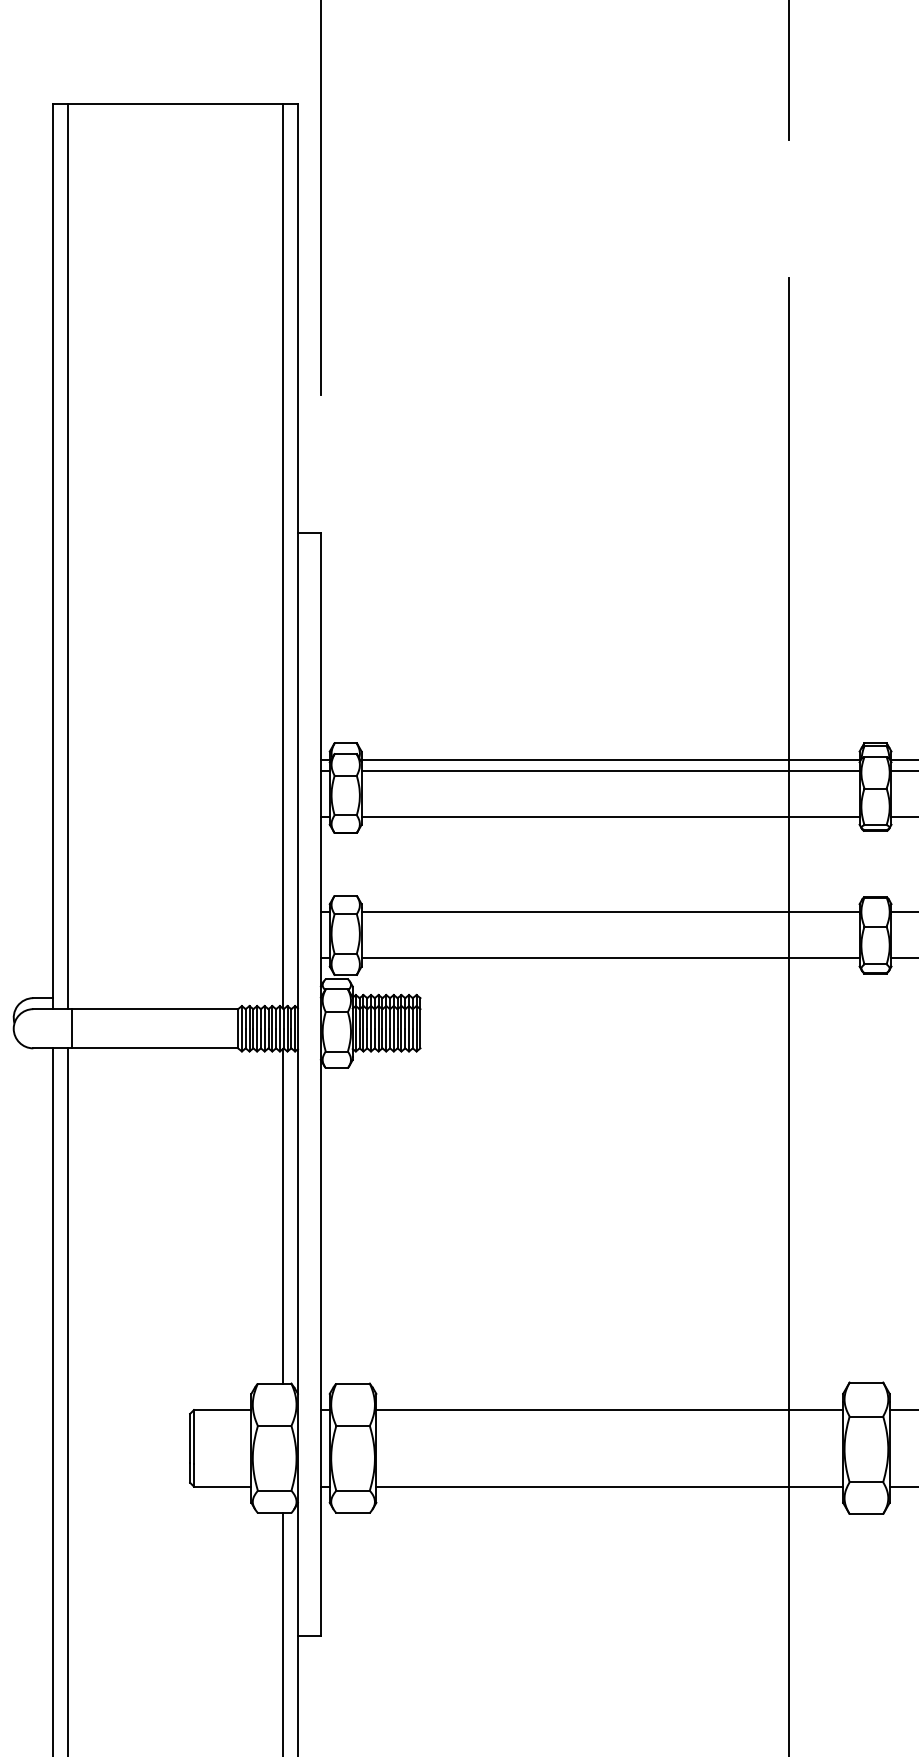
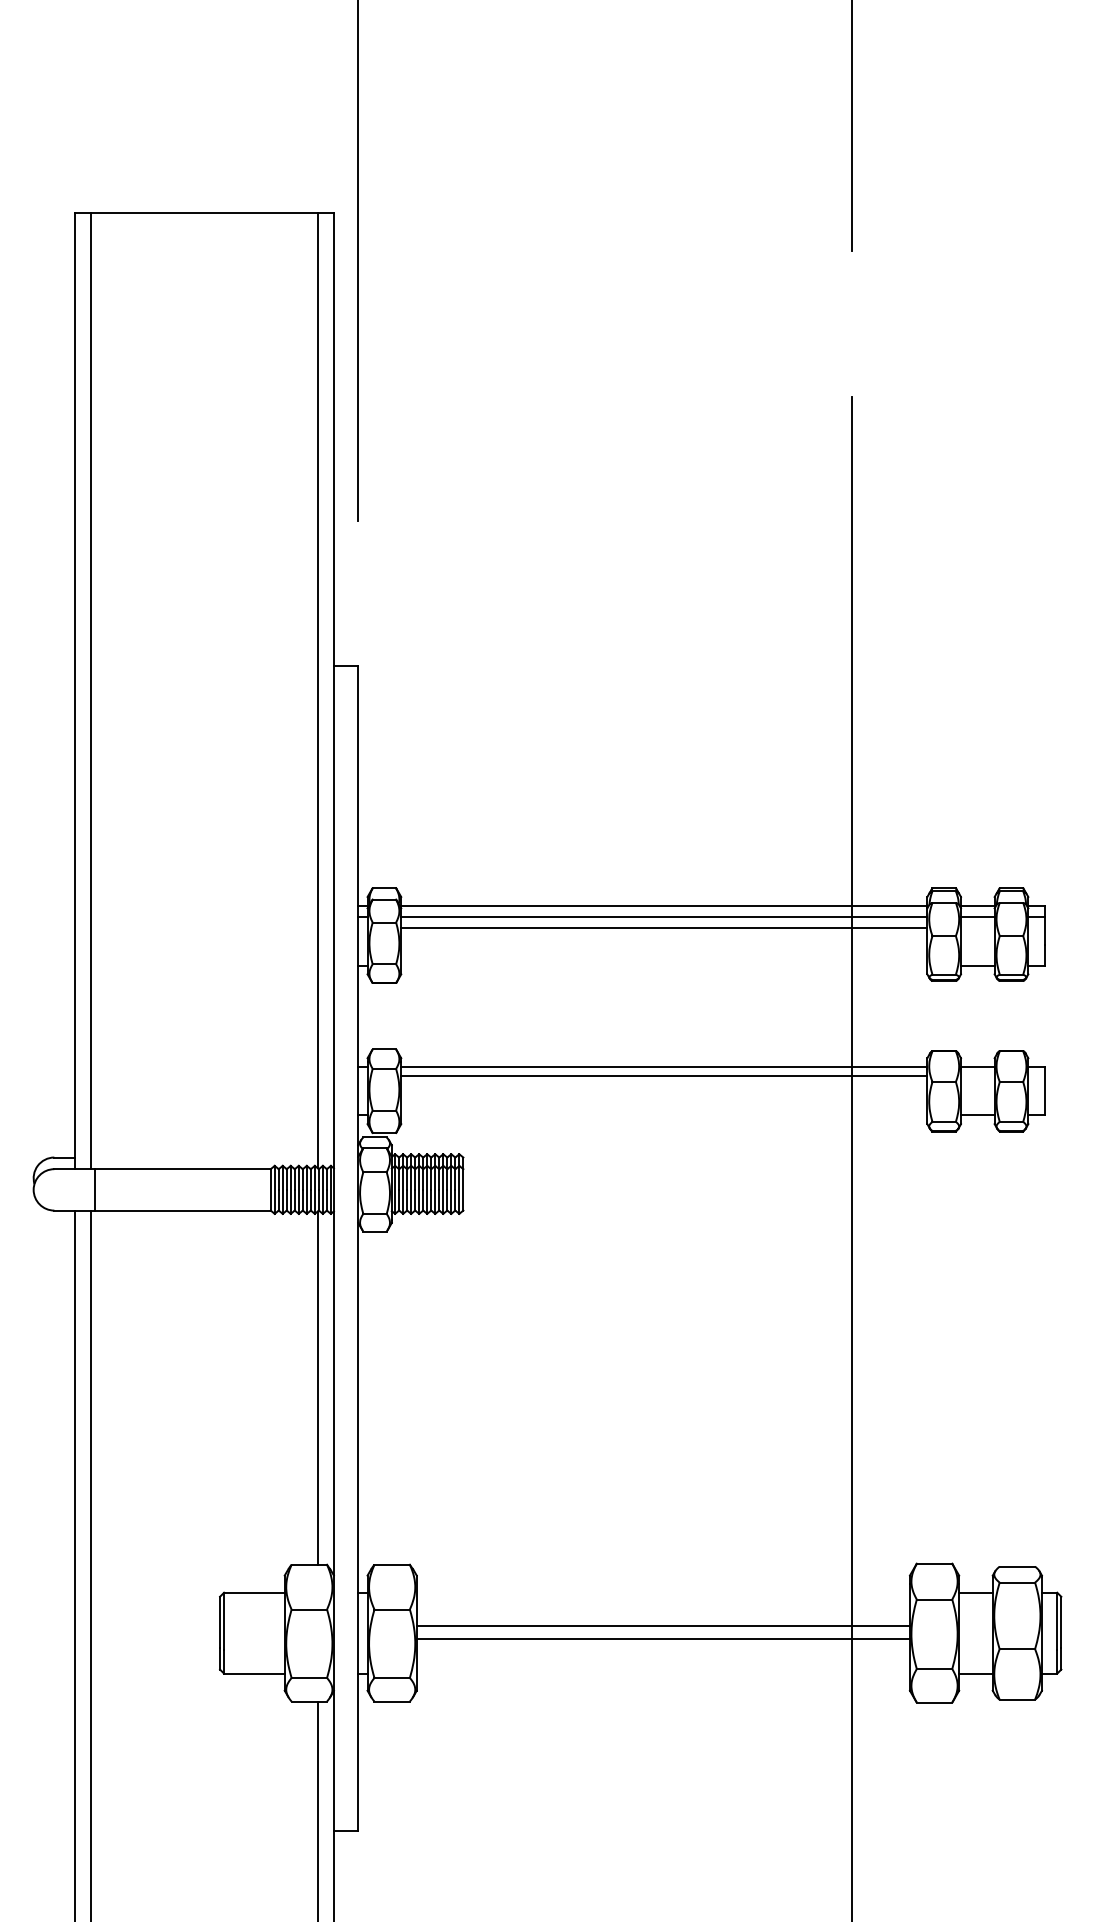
line: (610, 816) -> (664, 927), moved
line: (610, 958) -> (664, 1076), moved
line: (608, 1409) -> (662, 1638), moved
line: (608, 1486) -> (662, 1625), moved

